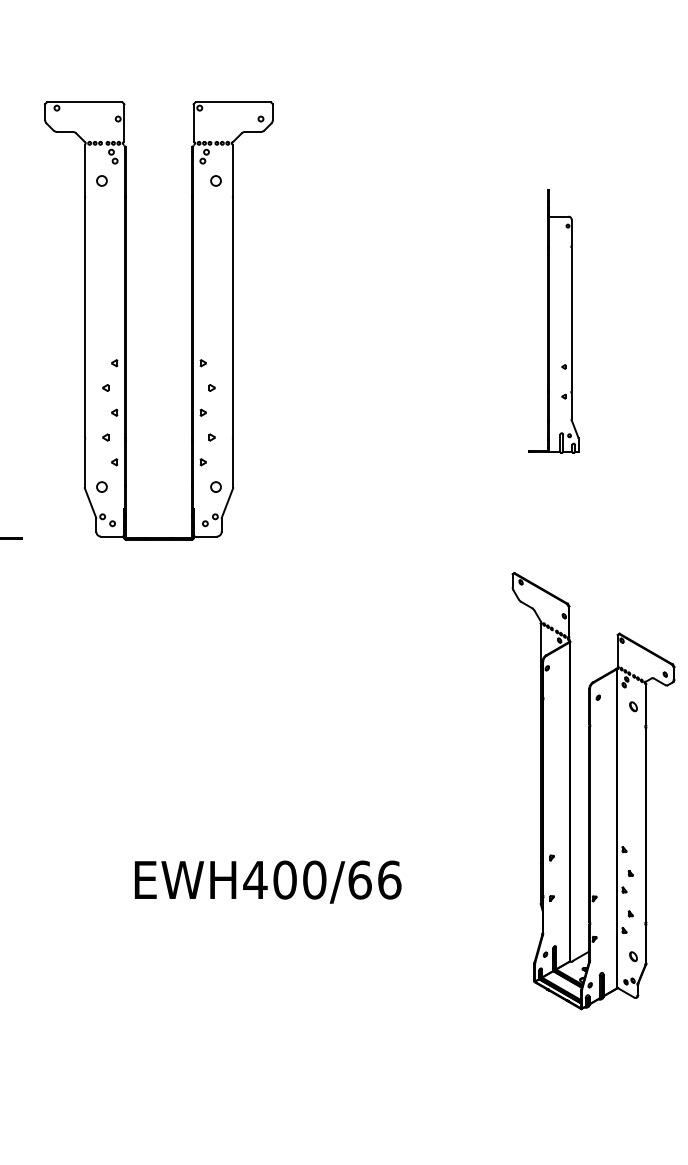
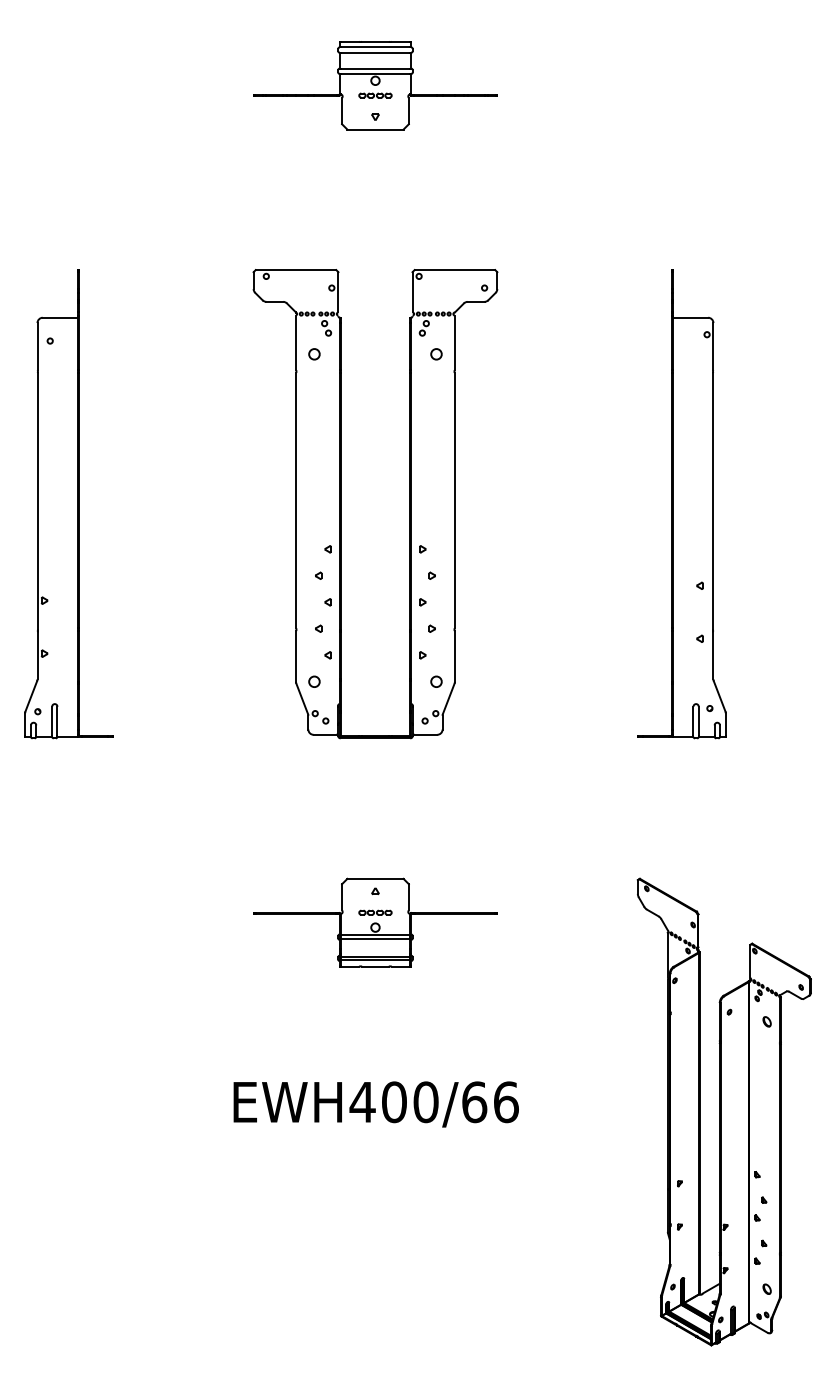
part: (127, 321) -> (341, 504), moved
part: (553, 321) -> (681, 504), size x1.67
part: (267, 712) -> (375, 922), added
part: (592, 790) -> (723, 1111), moved

